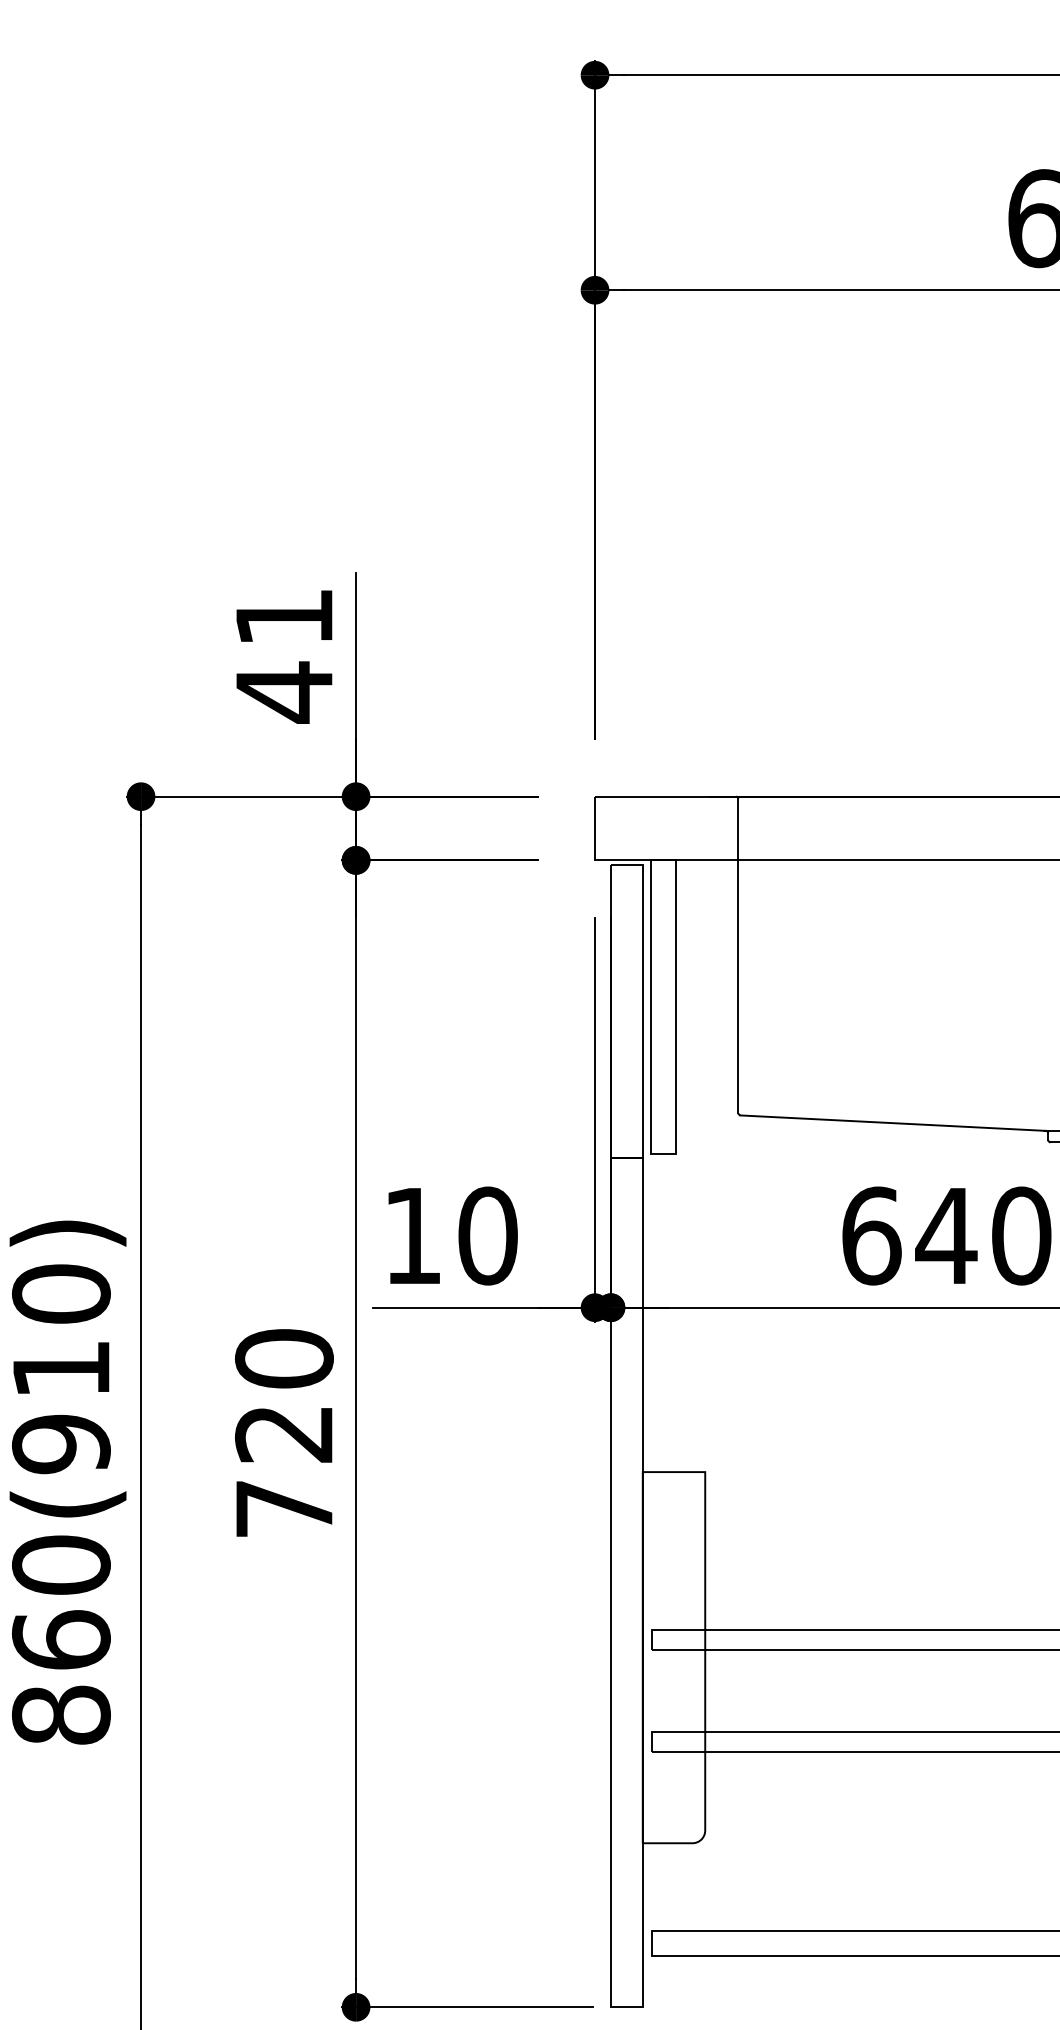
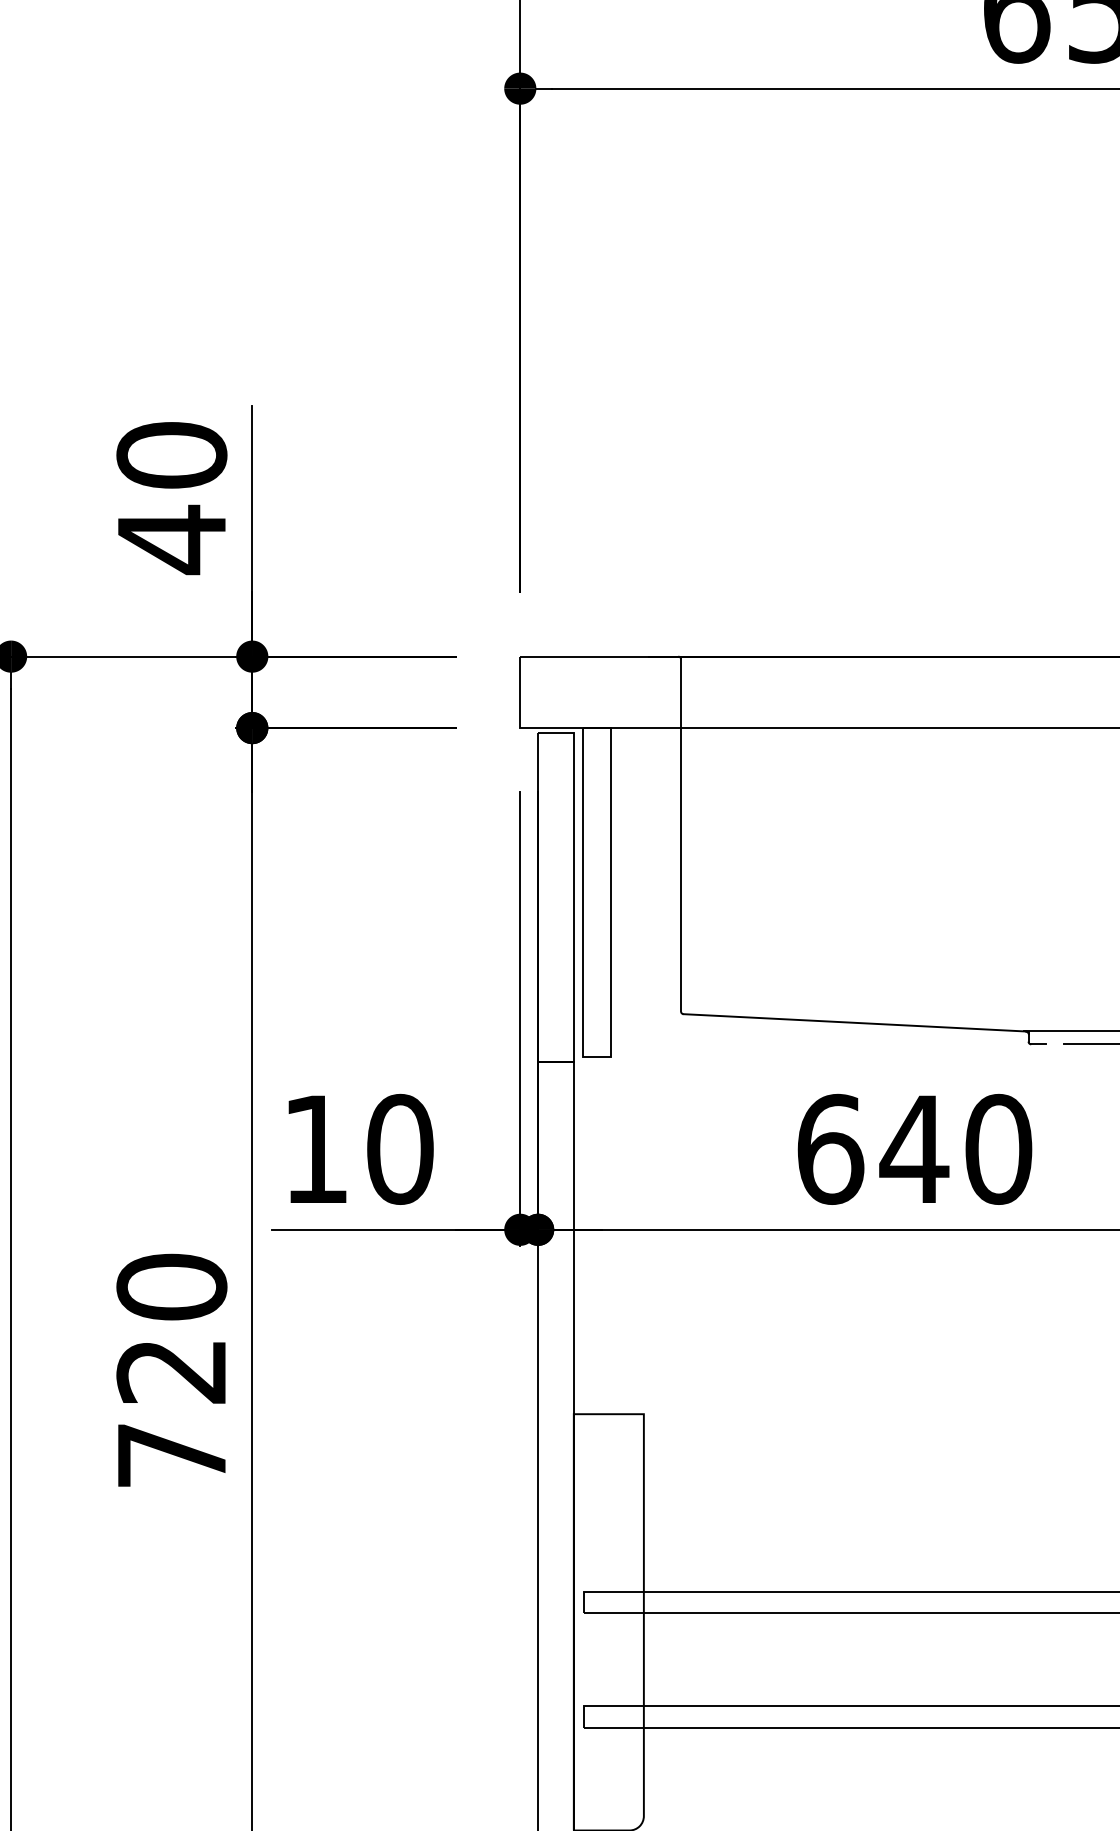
text: (284, 616) -> (171, 454), 41 -> 40

